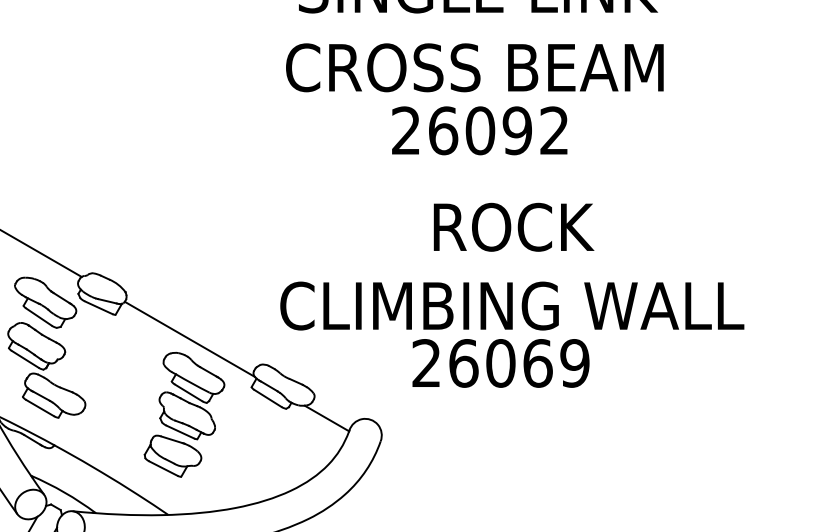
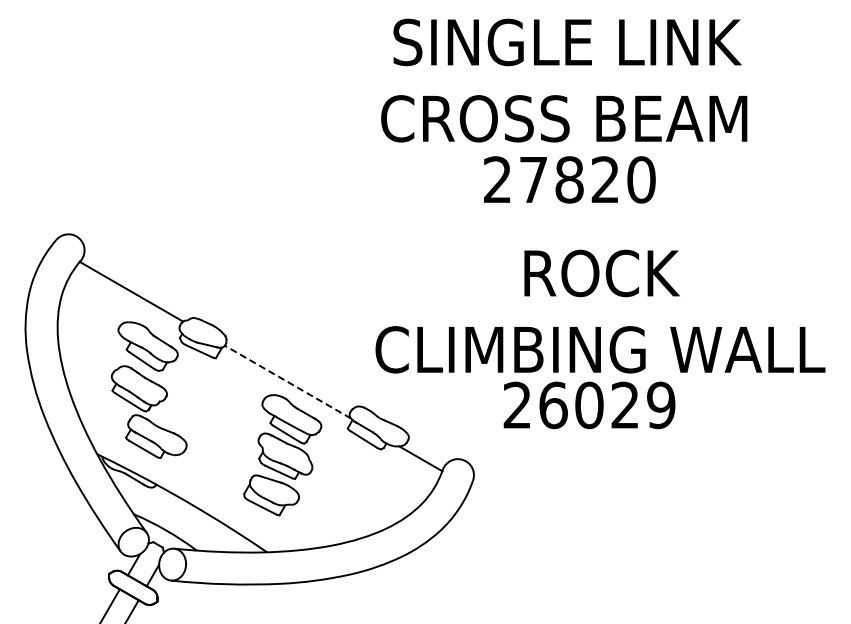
text: (498, 130) -> (587, 179), 26092 -> 27820
line: (189, 339) -> (287, 382), solid -> dashed
text: (538, 363) -> (625, 405), 26069 -> 26029

